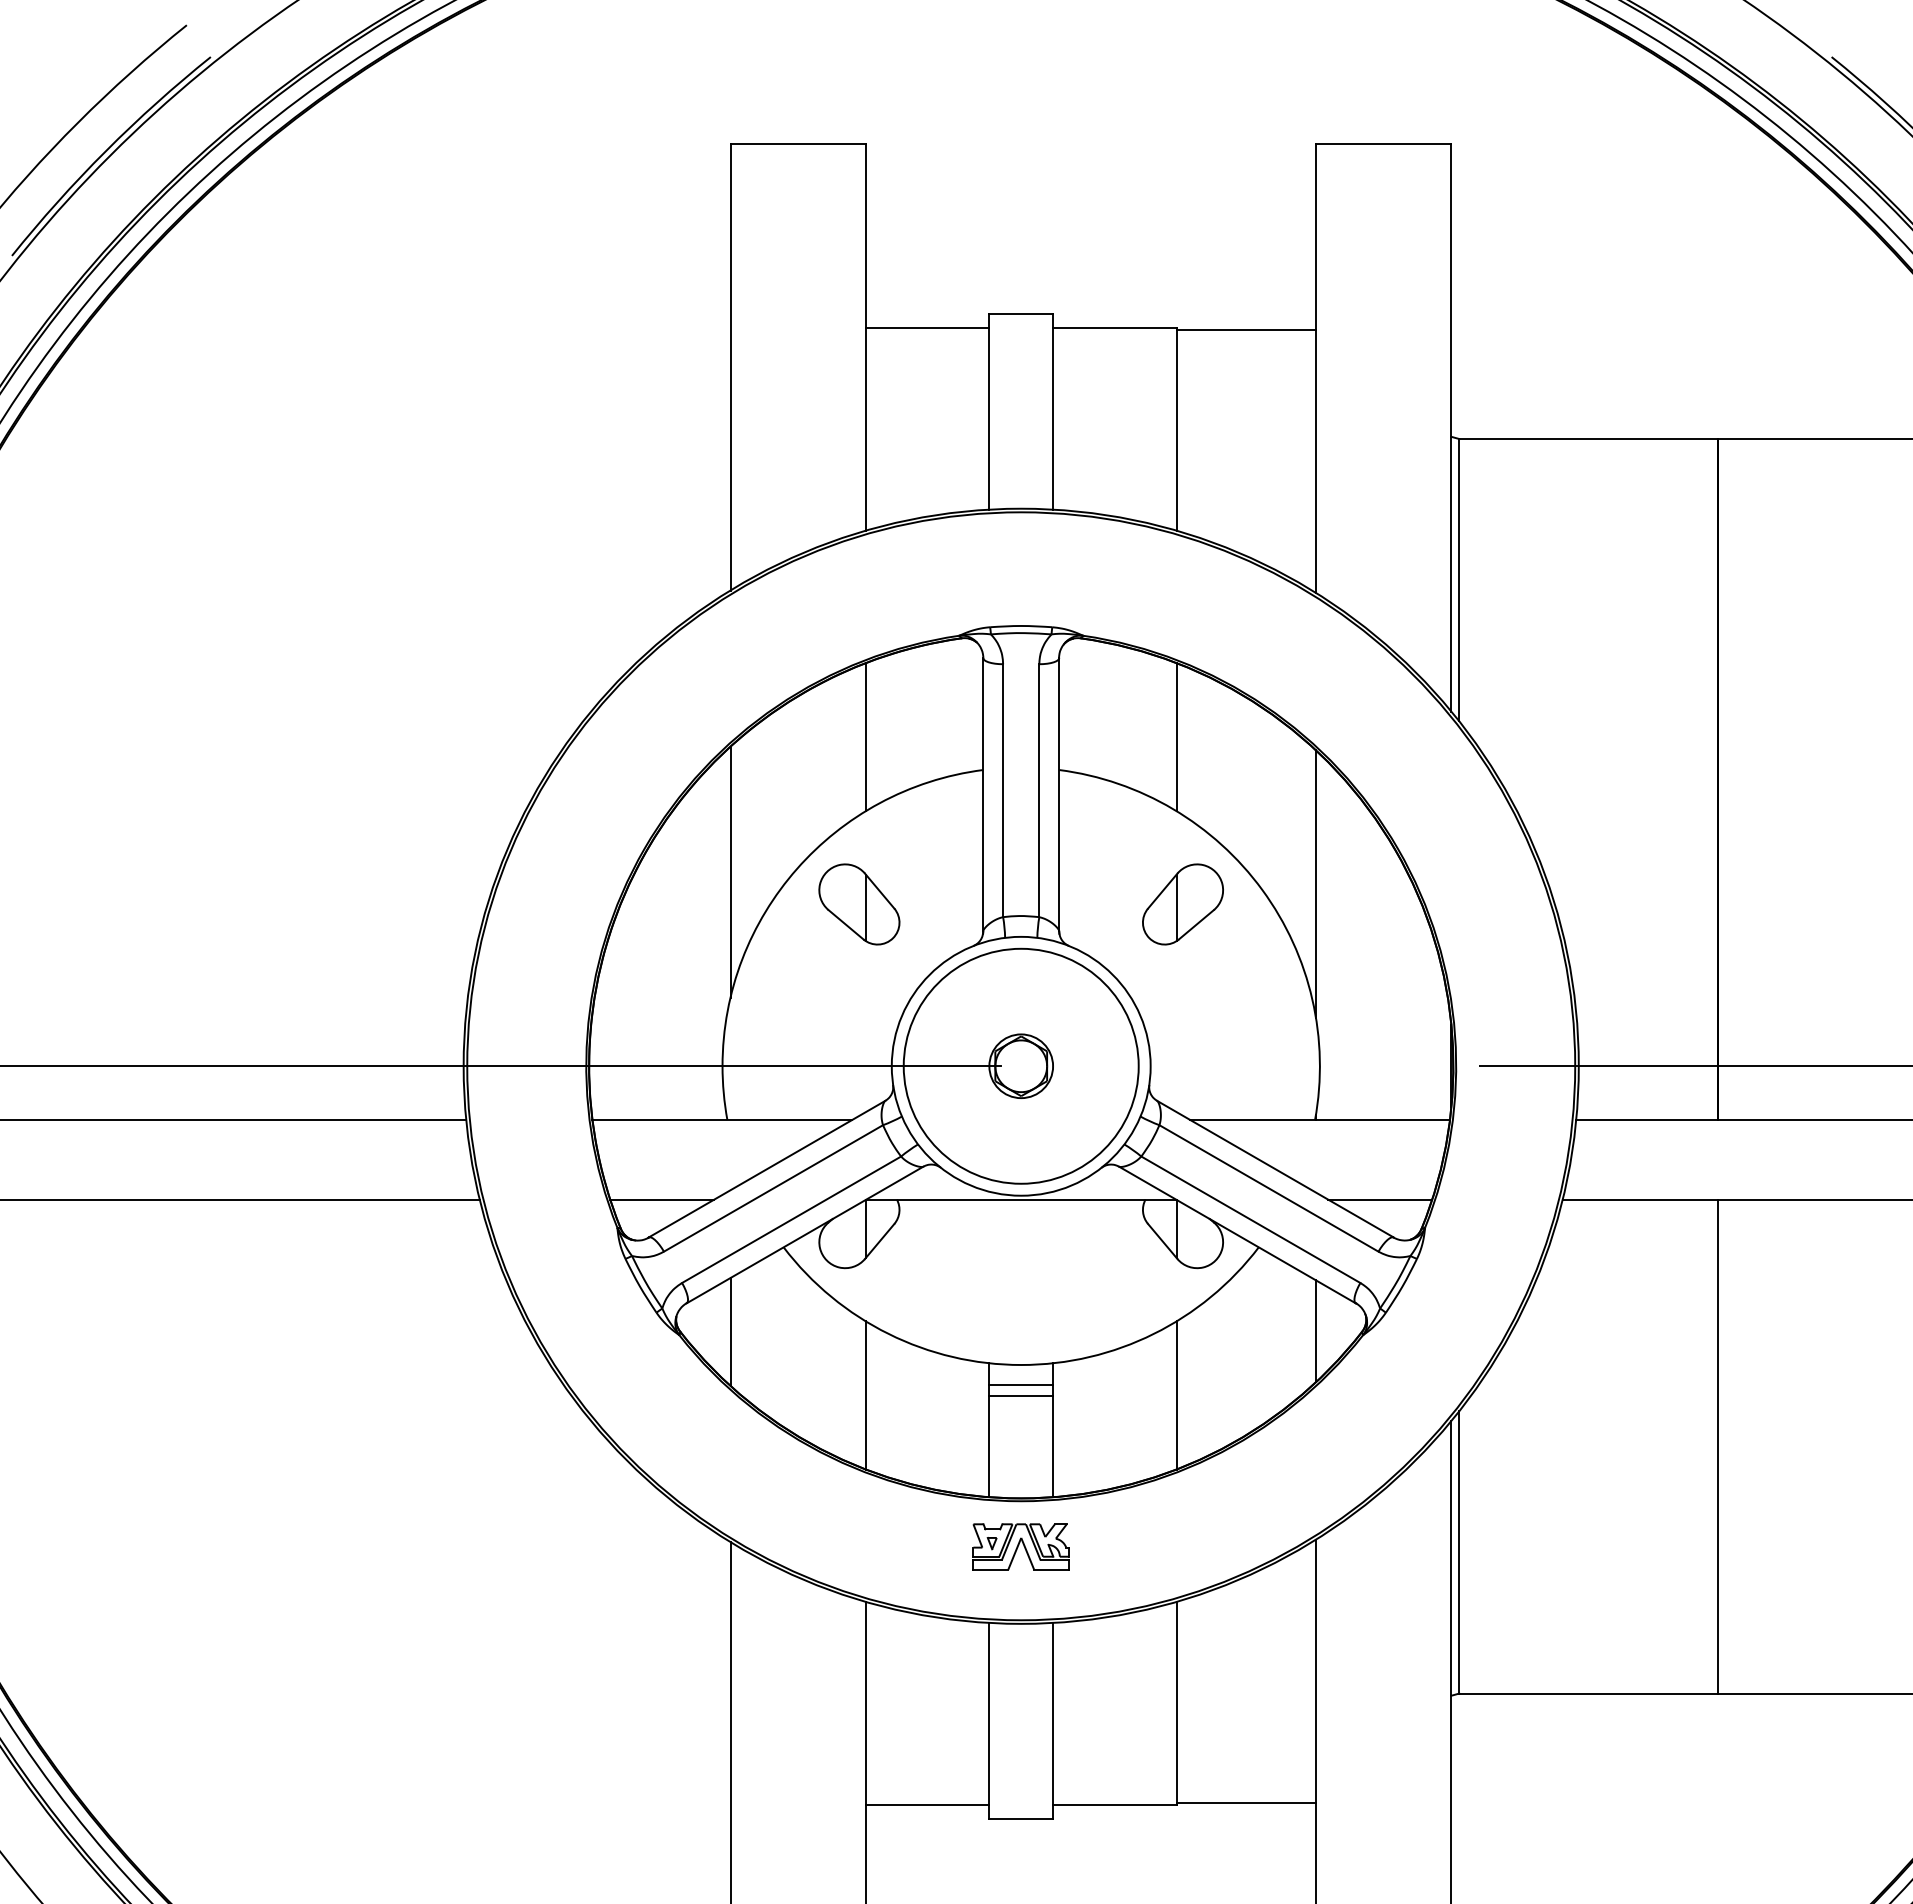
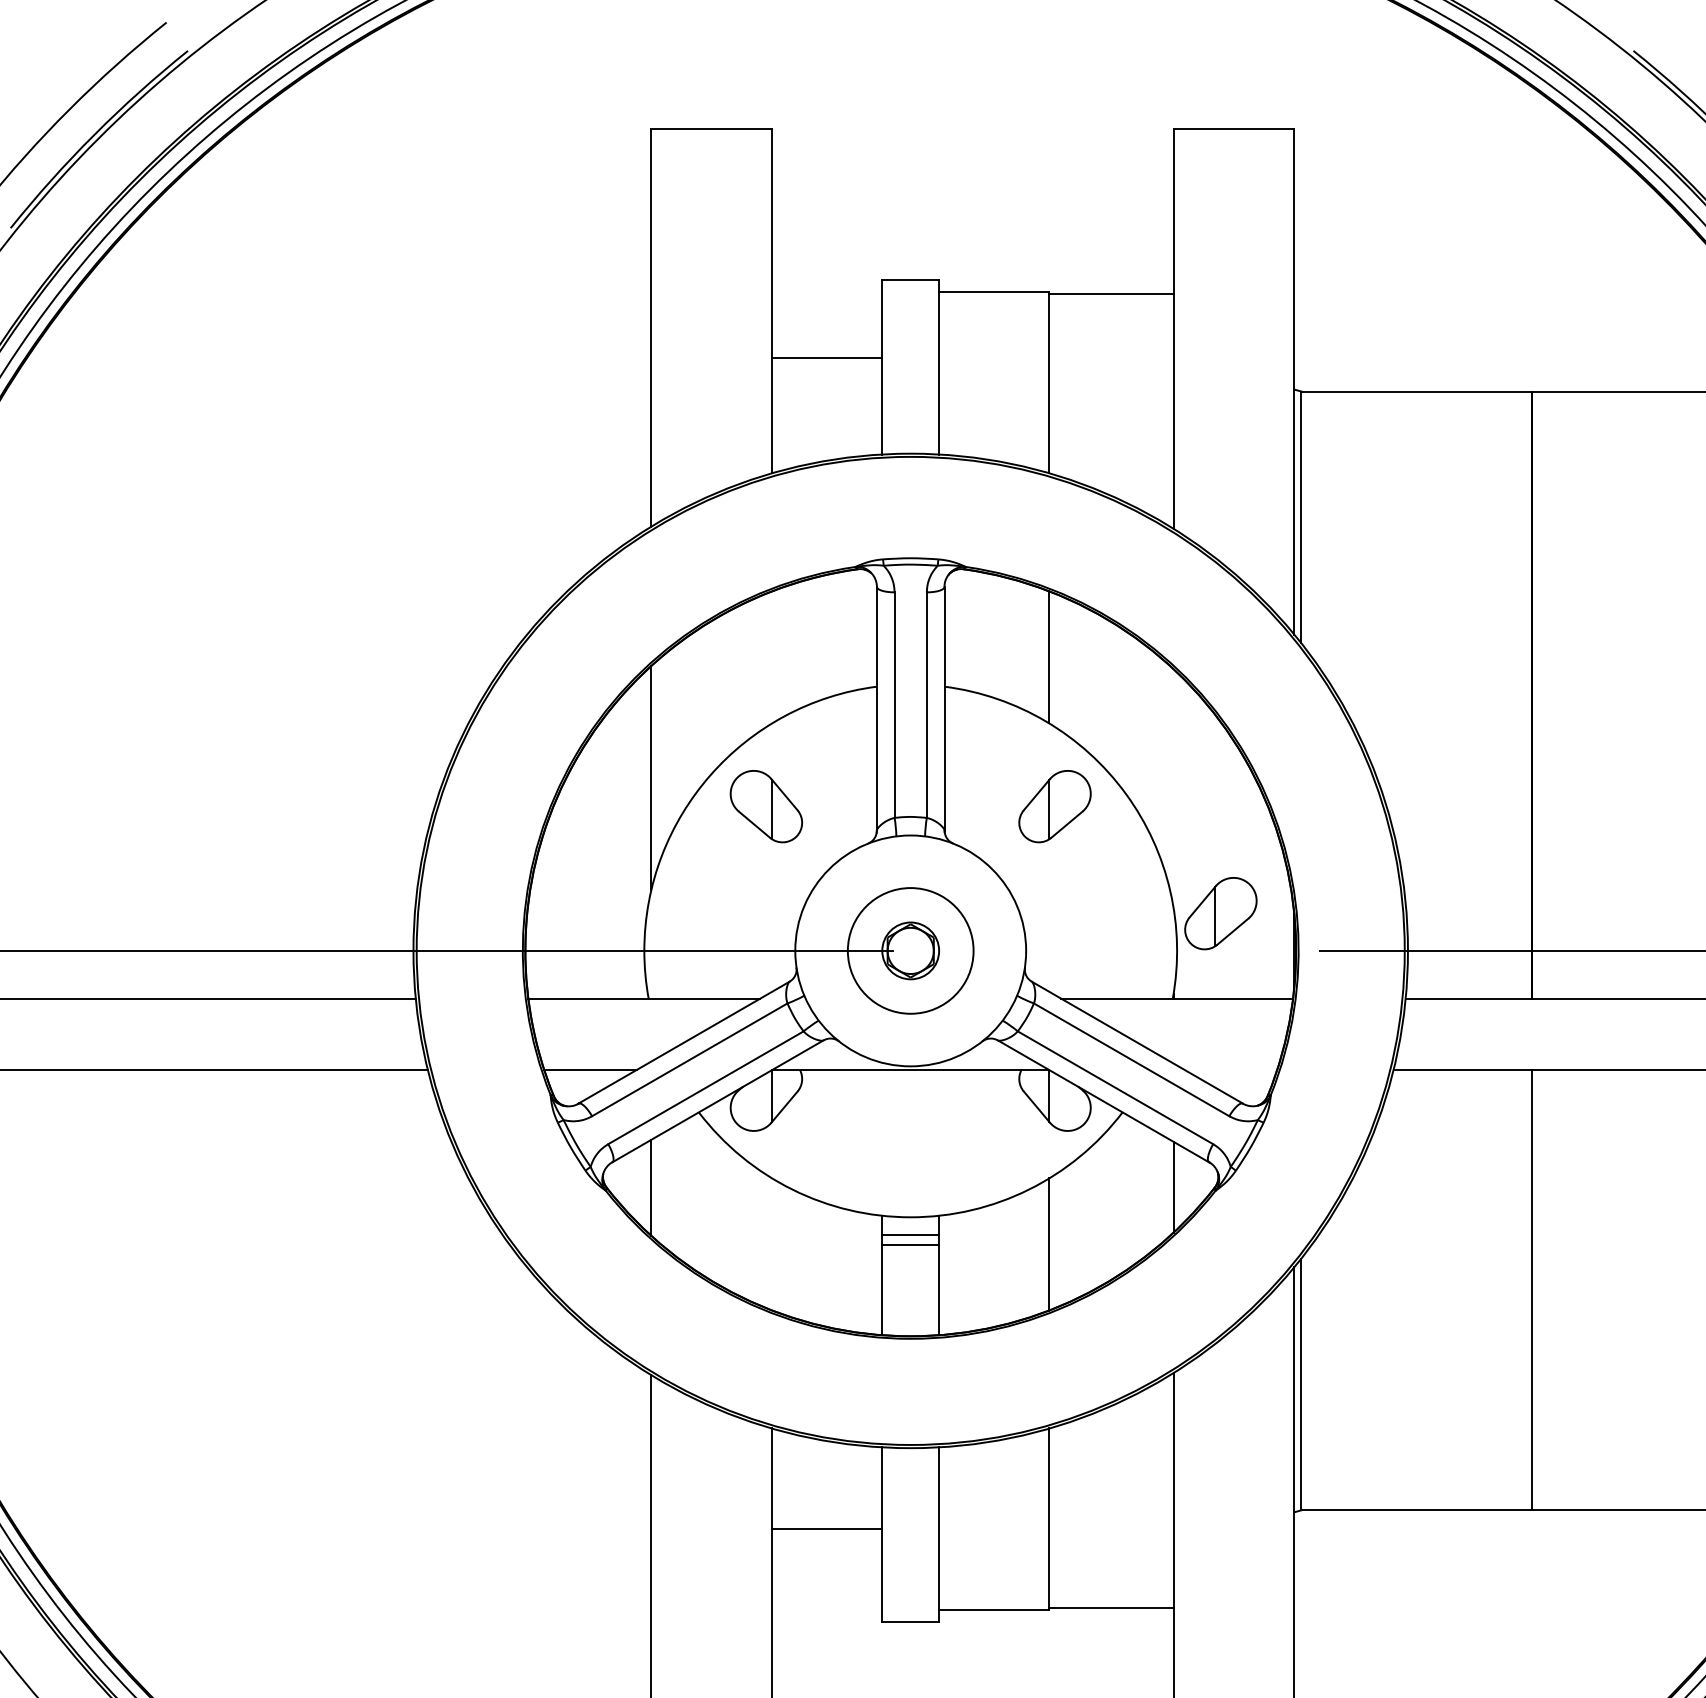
line: (927, 327) -> (827, 358), moved
line: (865, 737) -> (771, 657), removed
line: (1315, 883) -> (1173, 787), removed
part: (1368, 1024) -> (1220, 913), added
circle: (1020, 1065) -> (910, 950), size x0.6
line: (1379, 1199) -> (1230, 1069), removed
line: (865, 1395) -> (771, 1244), removed
part: (1020, 1546) -> (910, 1379), removed
line: (927, 1805) -> (827, 1528), moved

